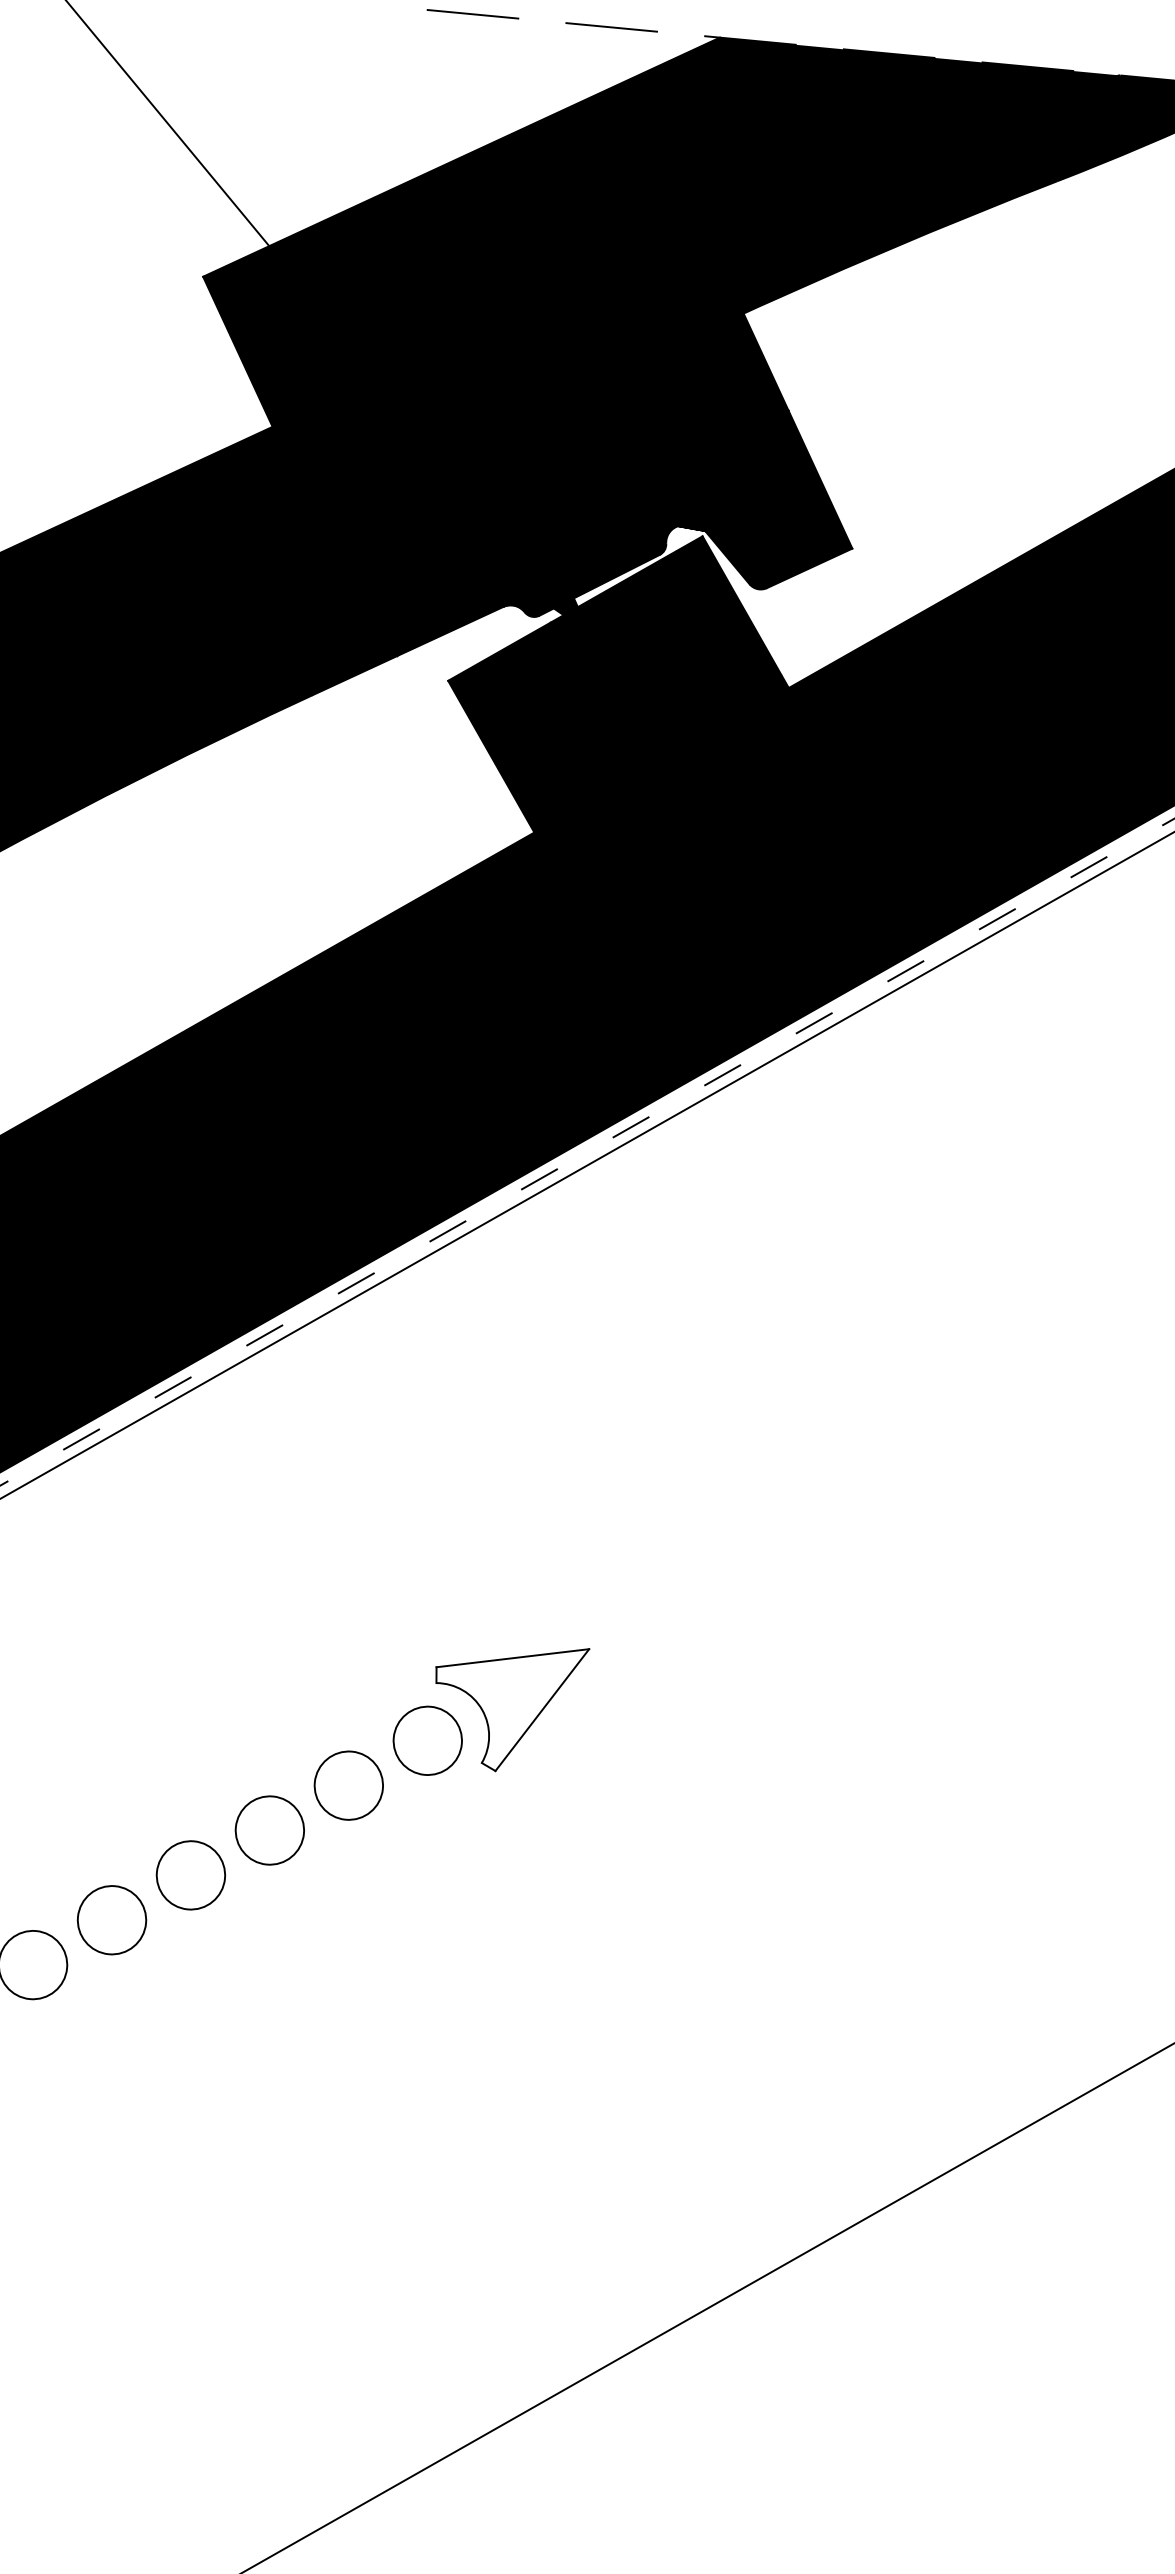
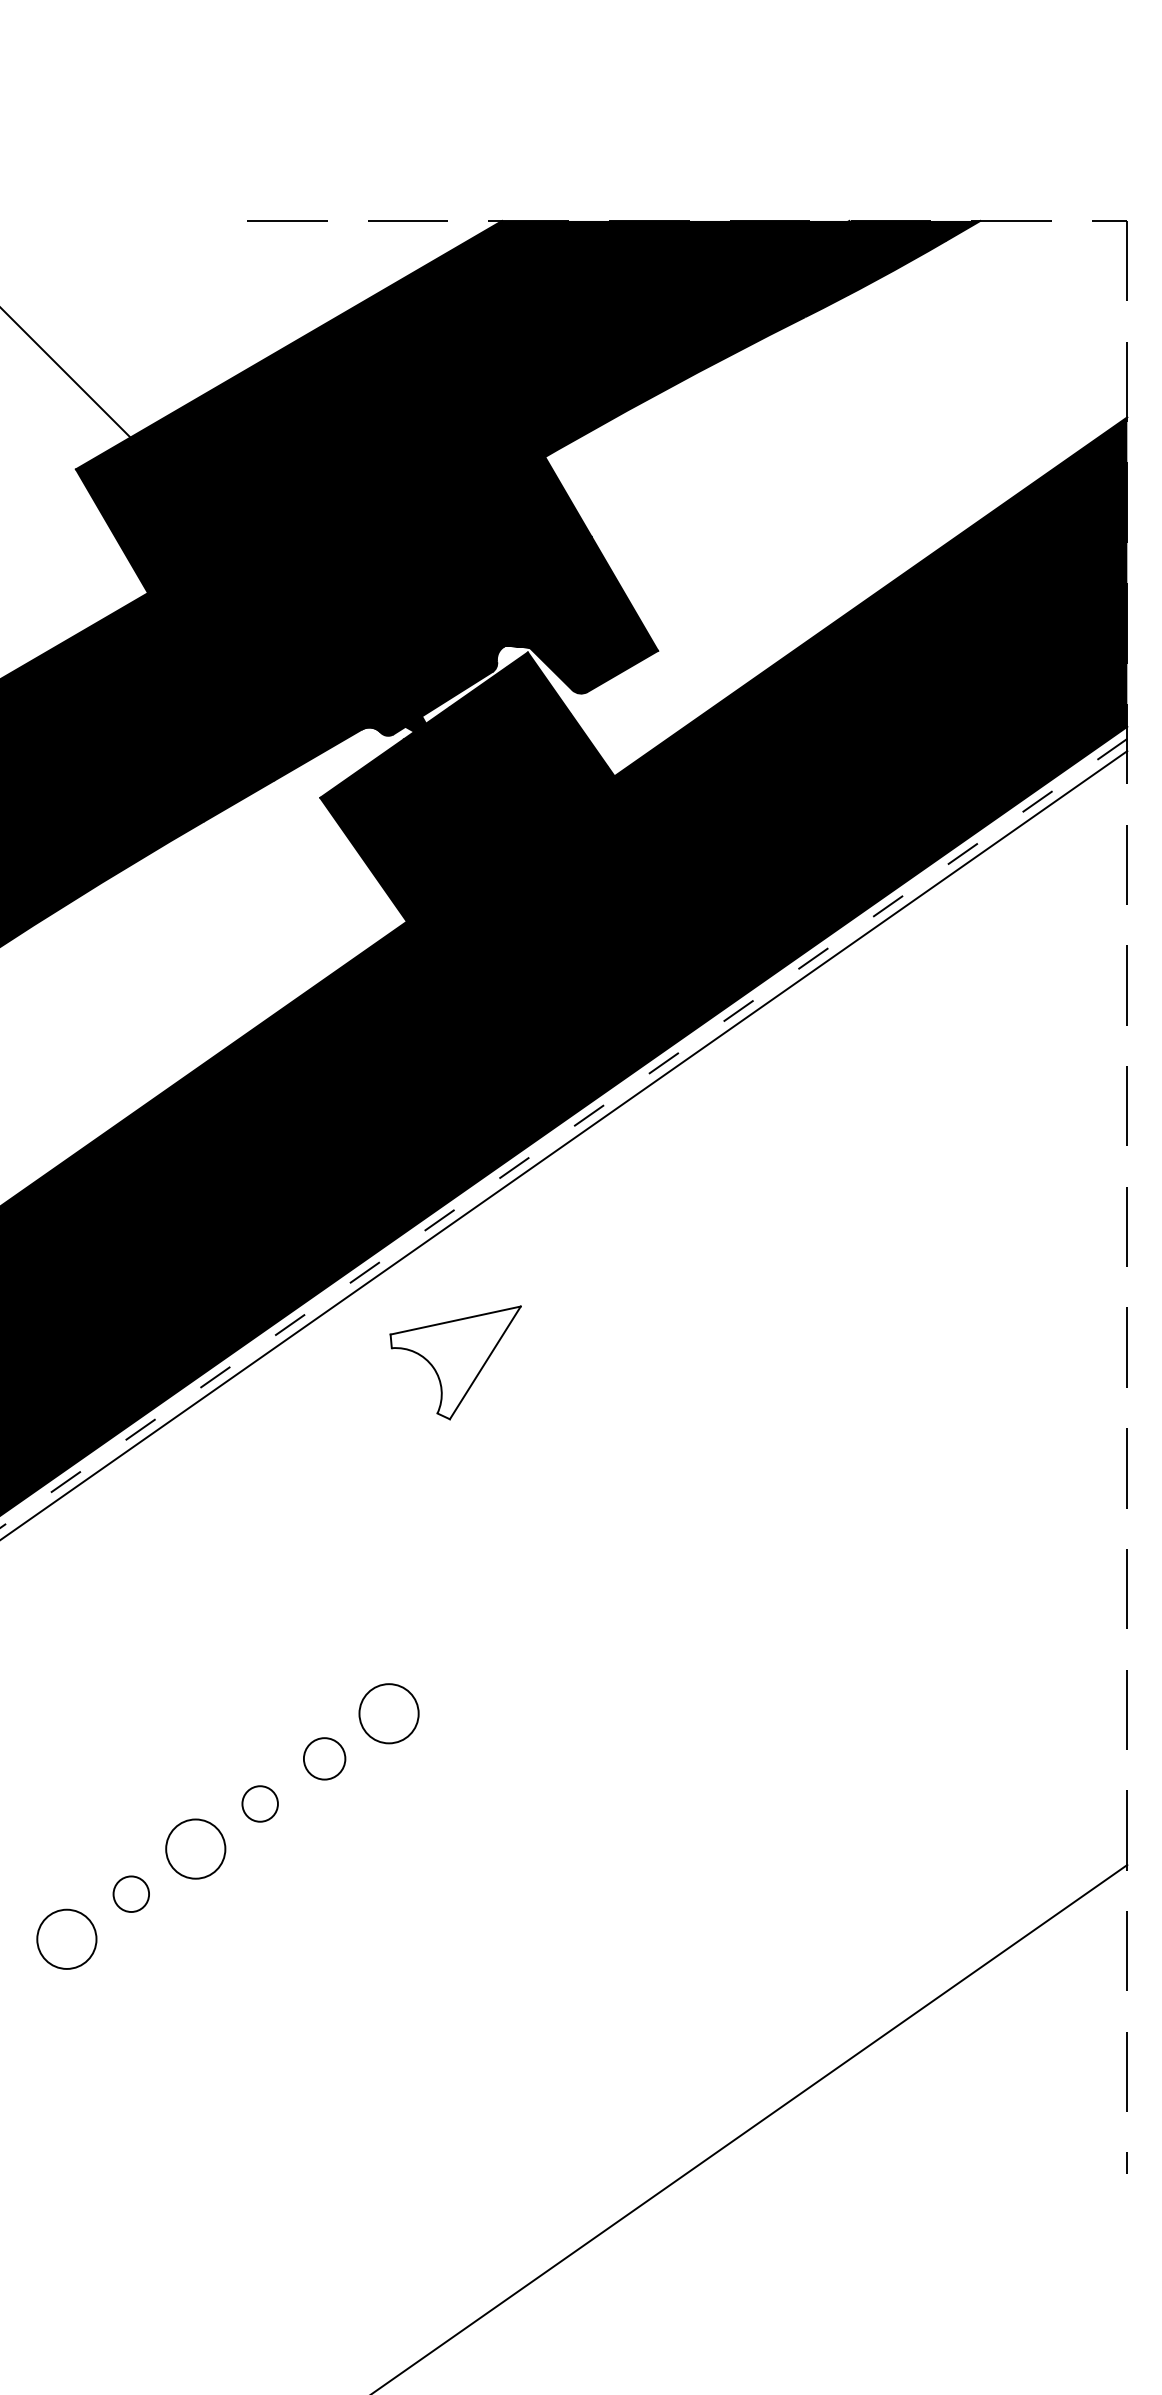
part: (508, 1706) -> (455, 1362), moved
circle: (348, 1785) -> (324, 1758), size x0.7
circle: (269, 1829) -> (259, 1803), size x0.6
circle: (111, 1919) -> (130, 1893), size x0.6

